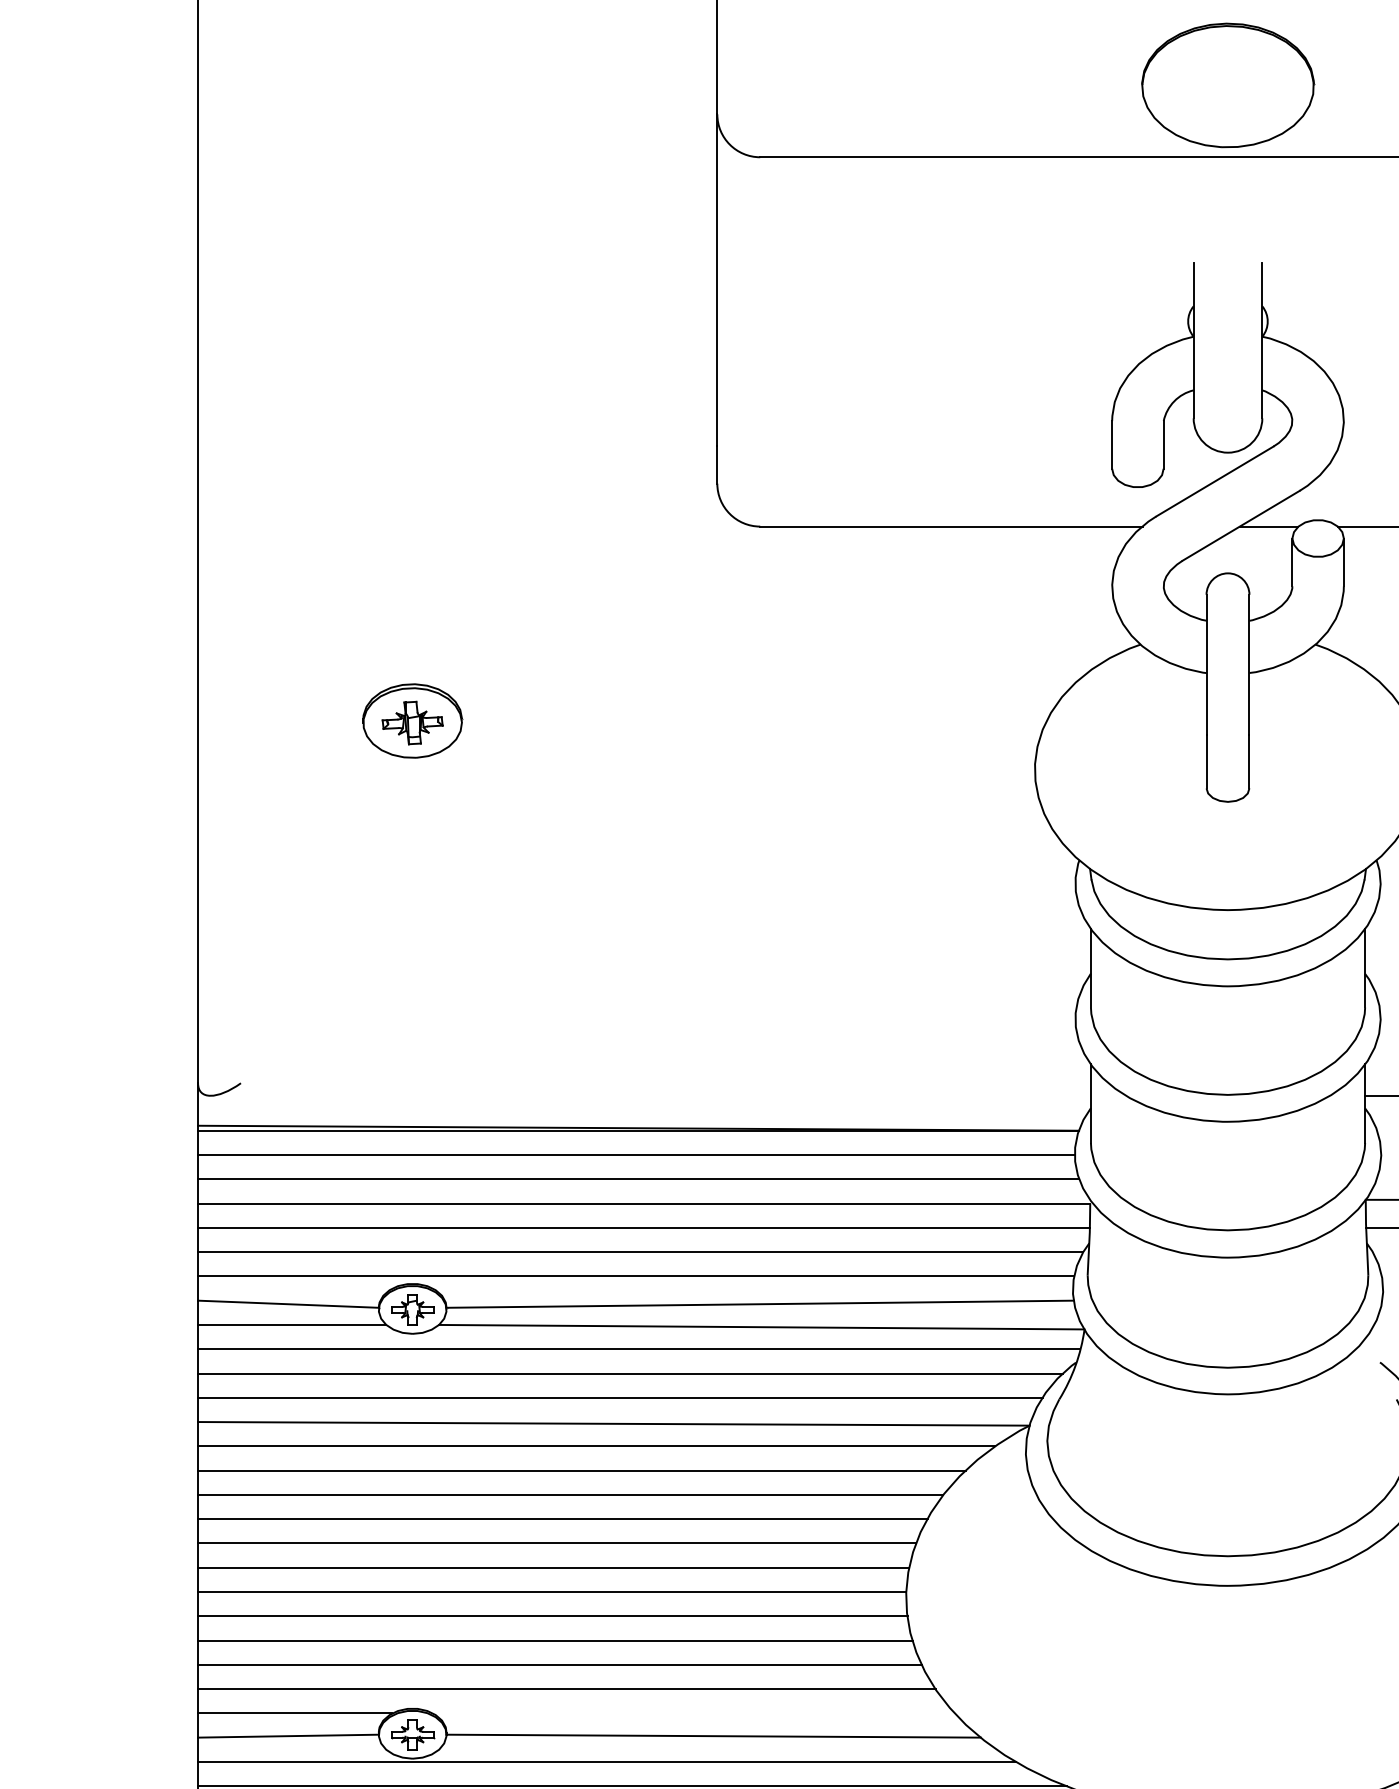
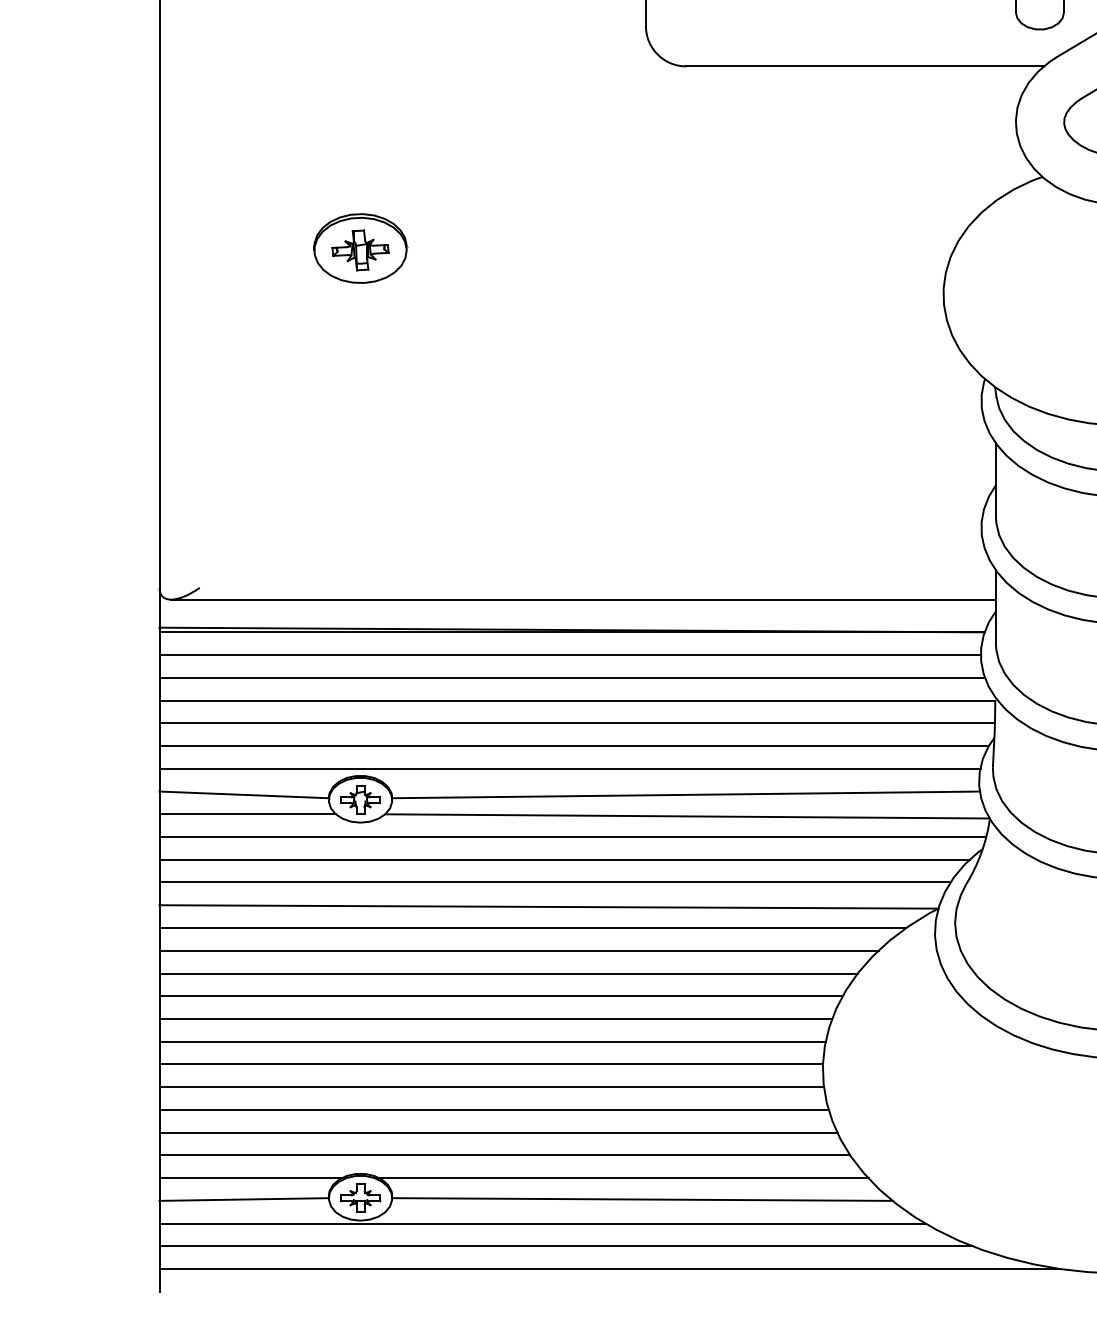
line: (650, 1095) -> (583, 599), added
line: (693, 1713) -> (623, 1178), added

